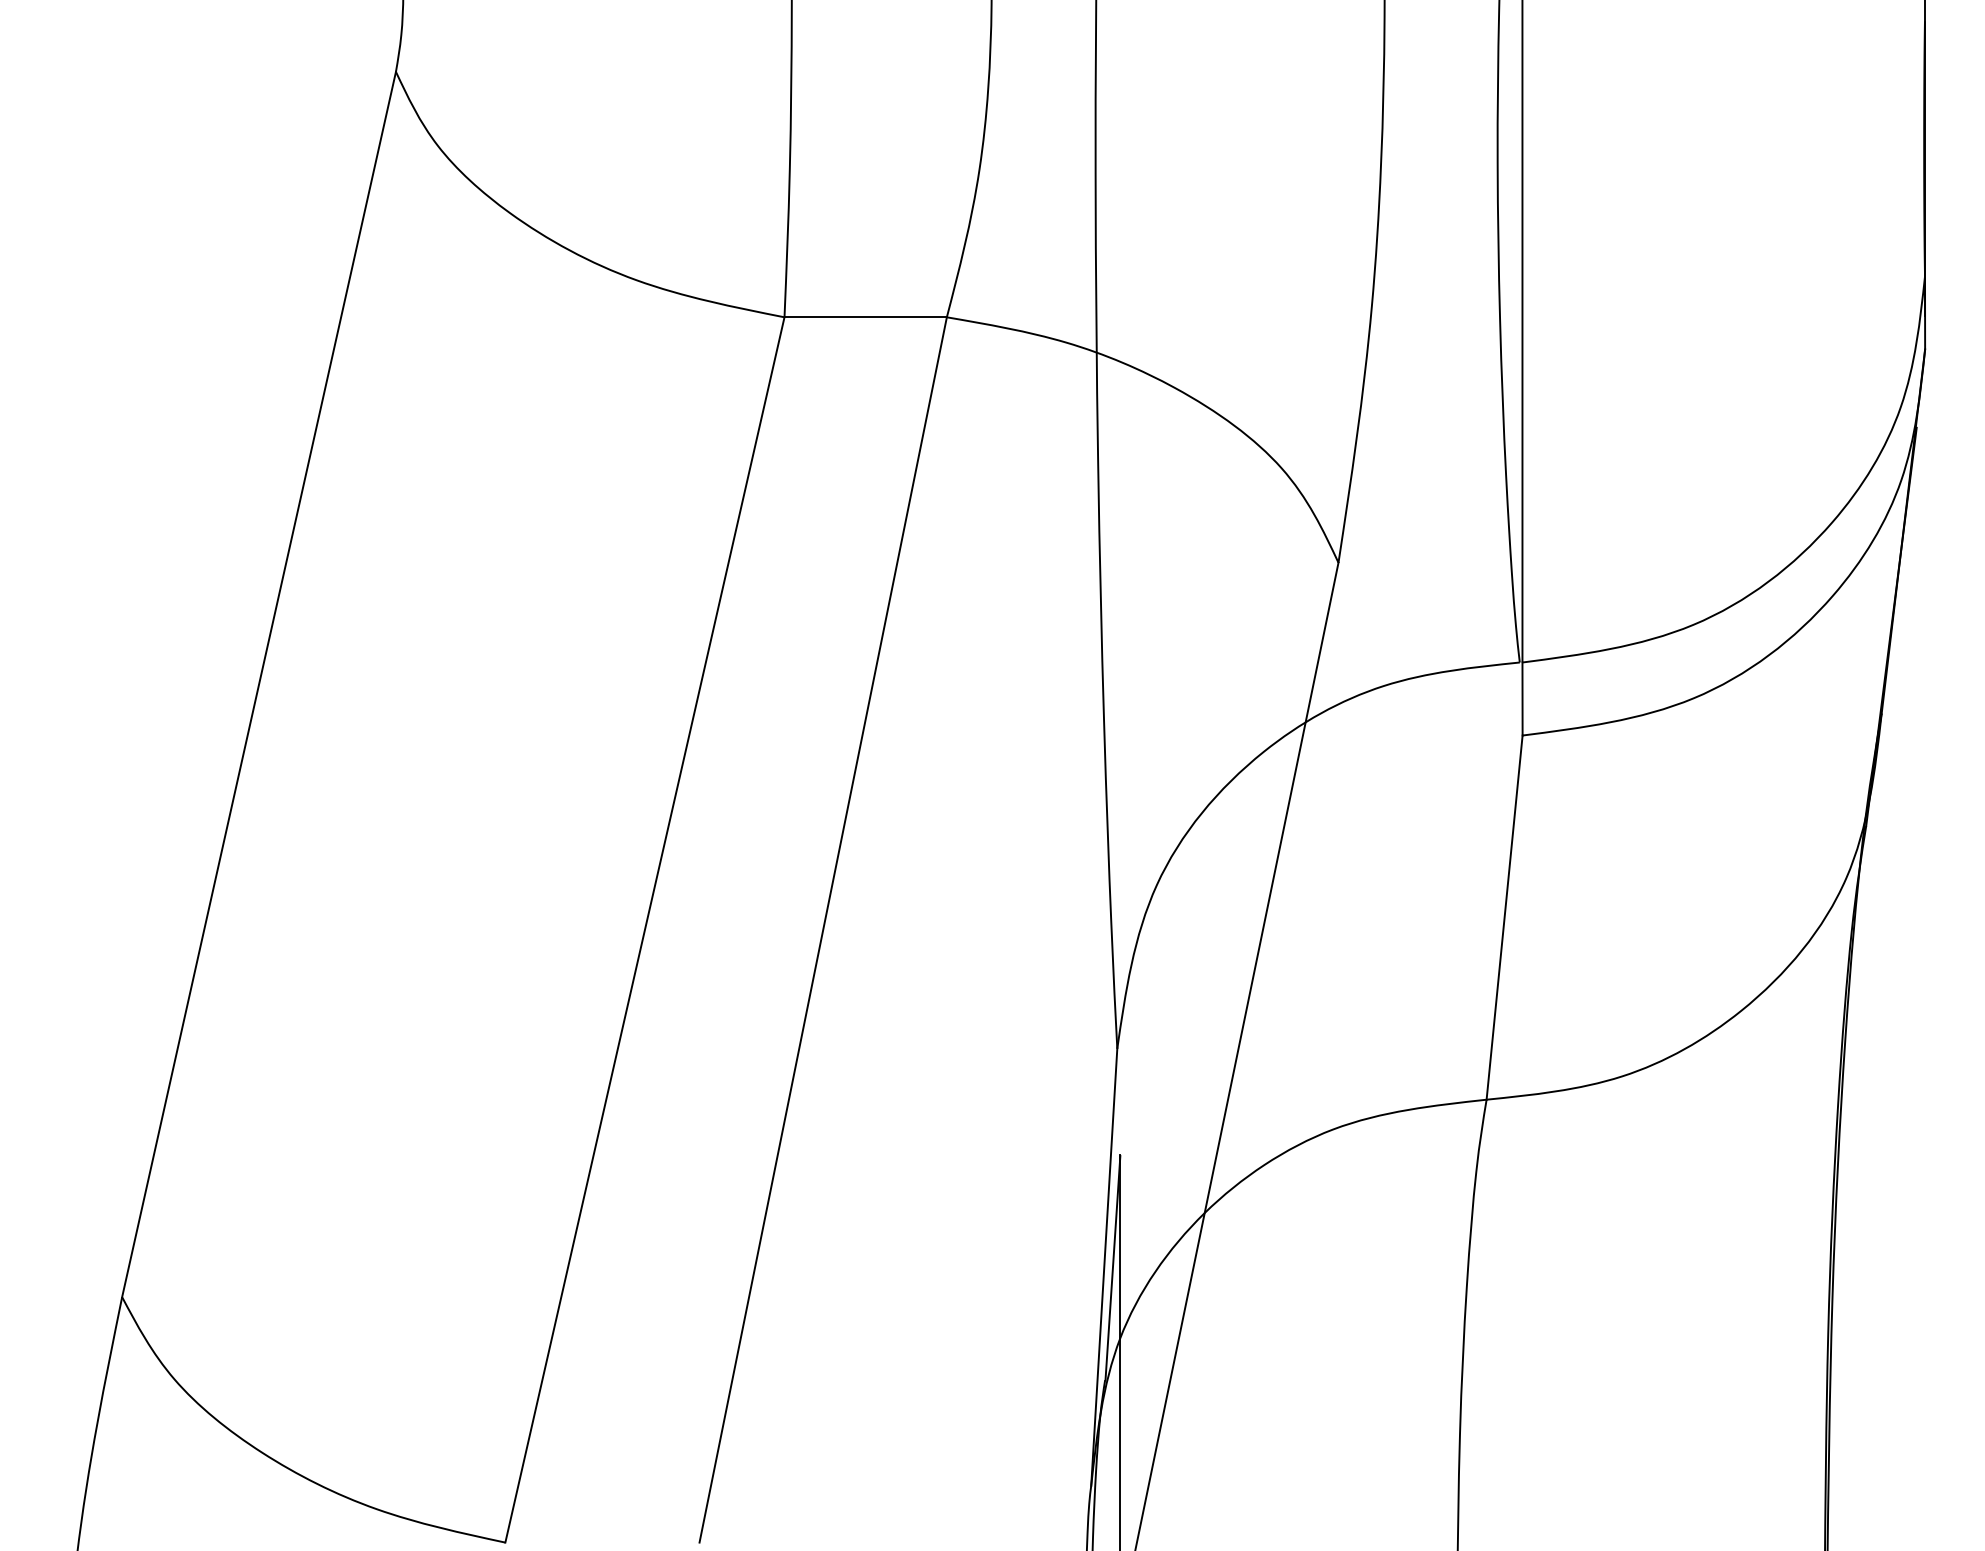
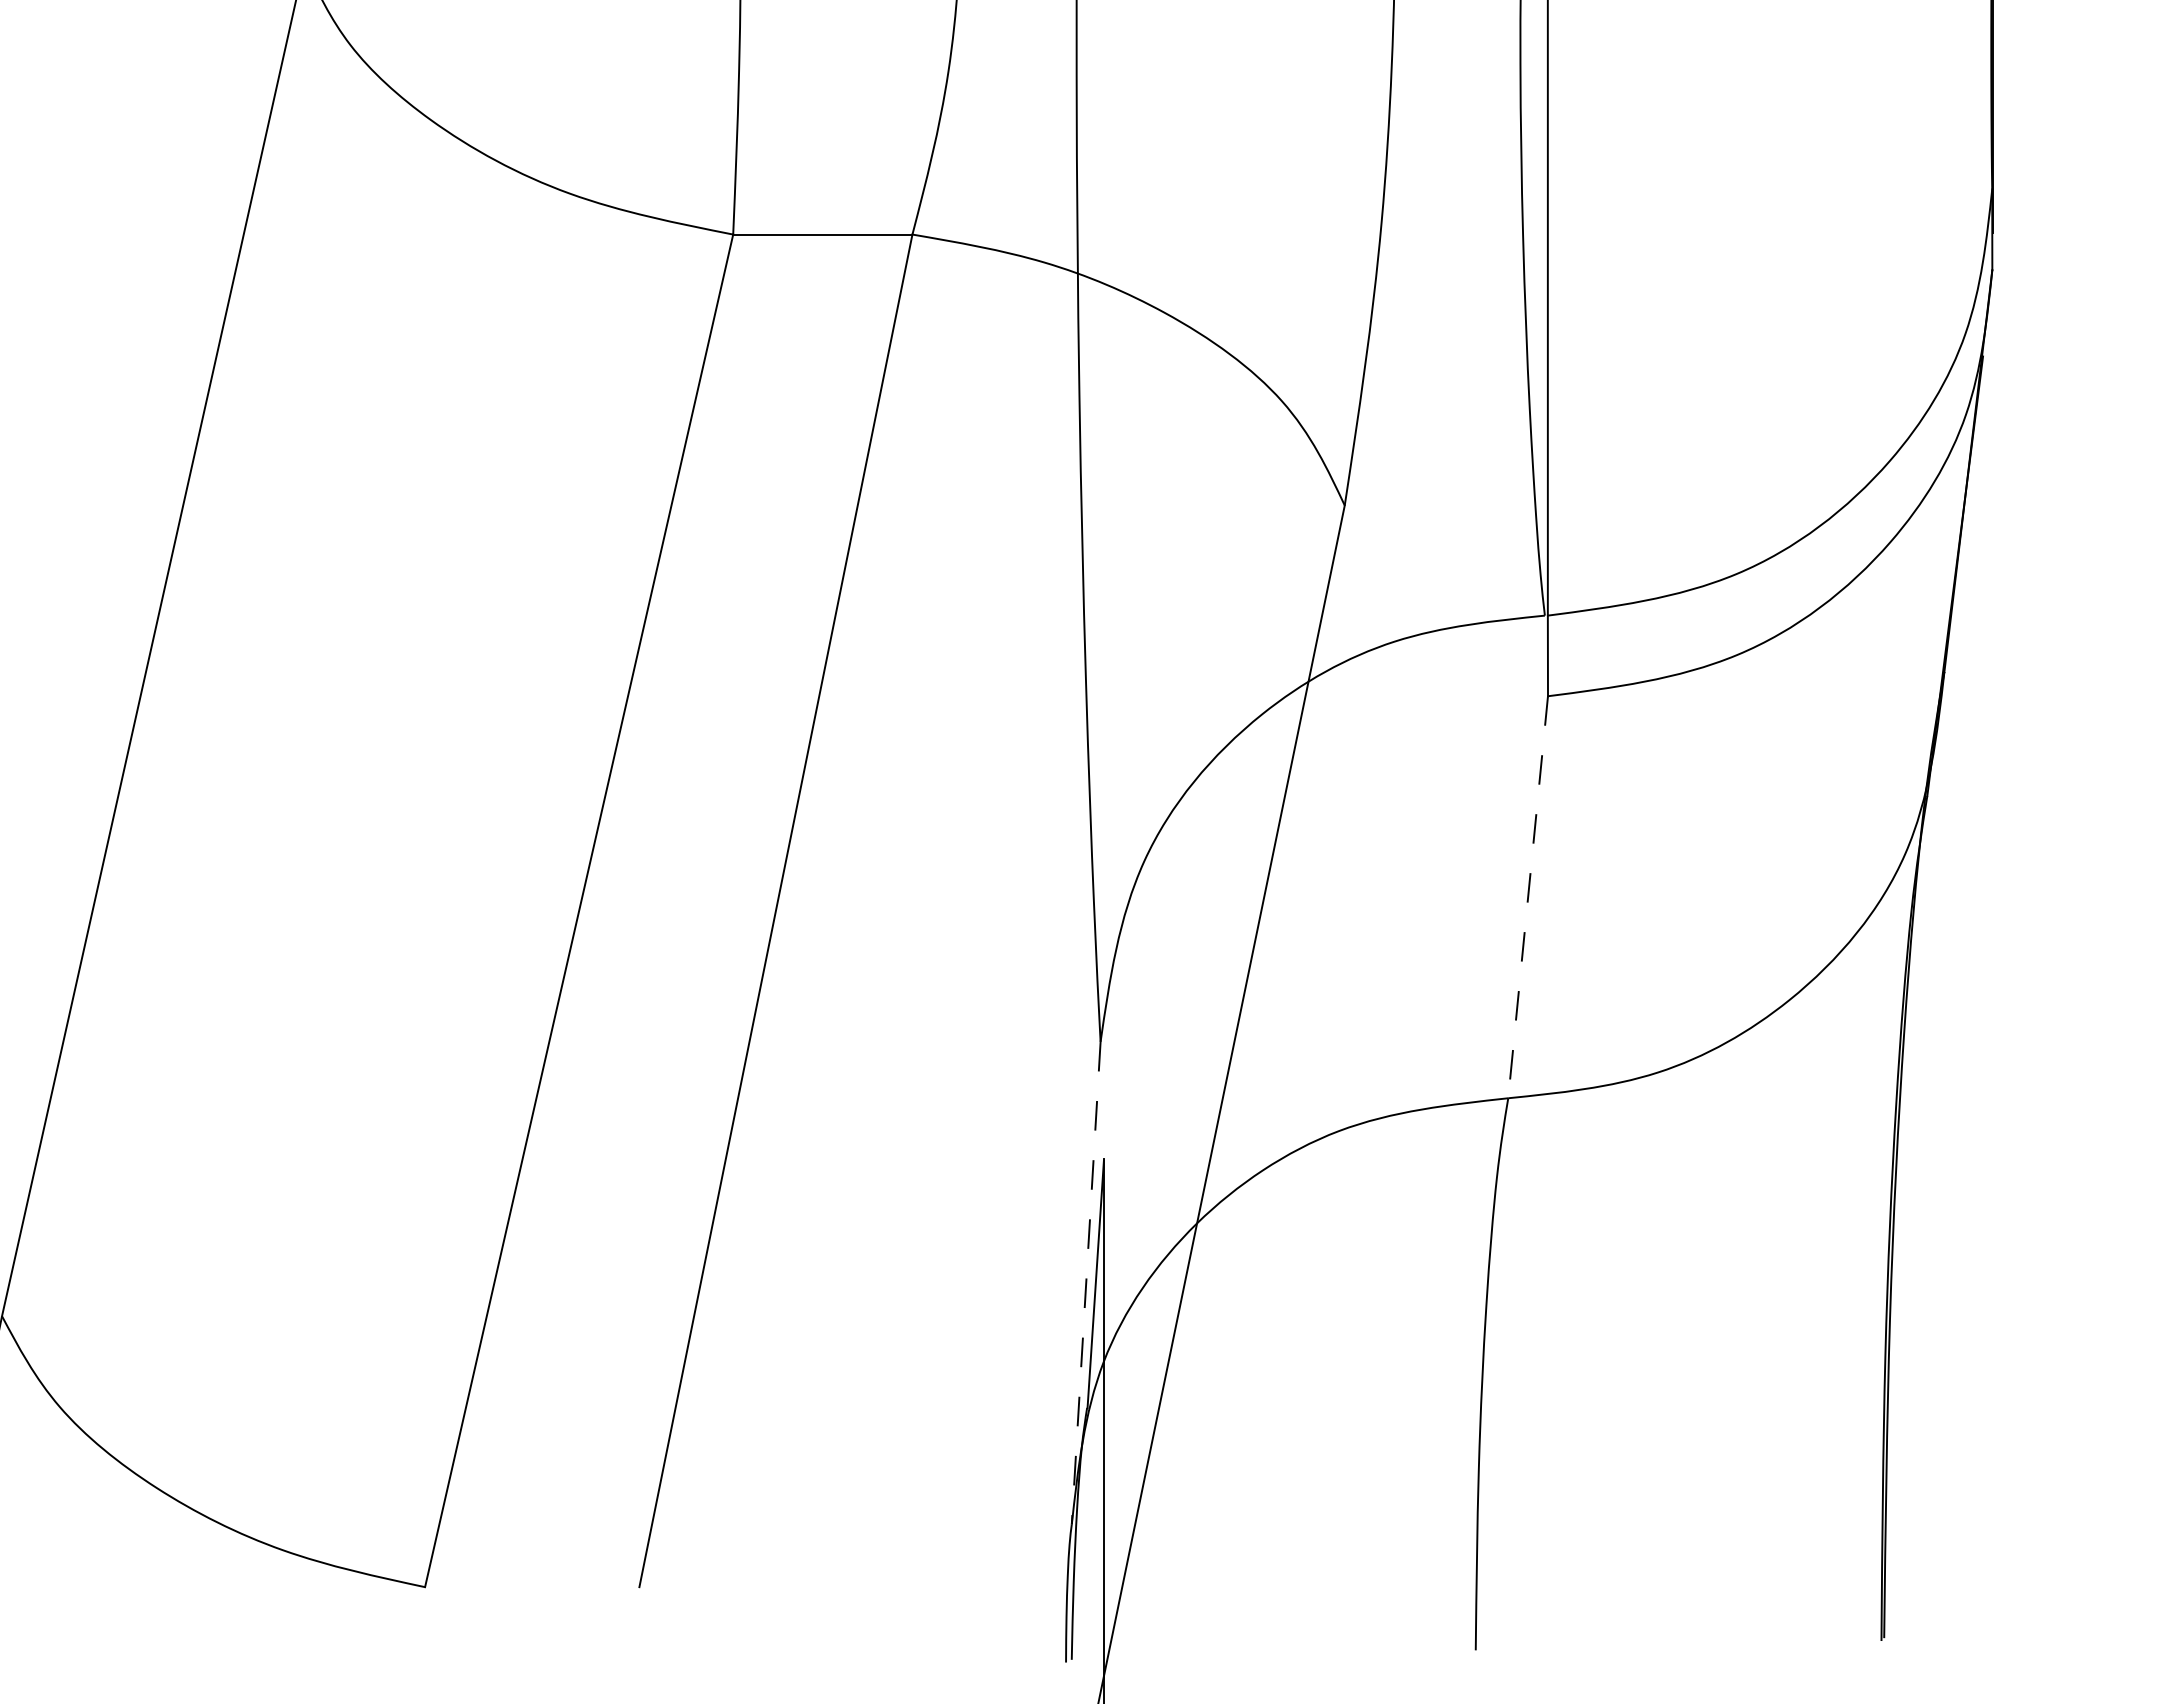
line: (1504, 917) -> (1528, 897), solid -> dashed
line: (1104, 1267) -> (1086, 1283), solid -> dashed

